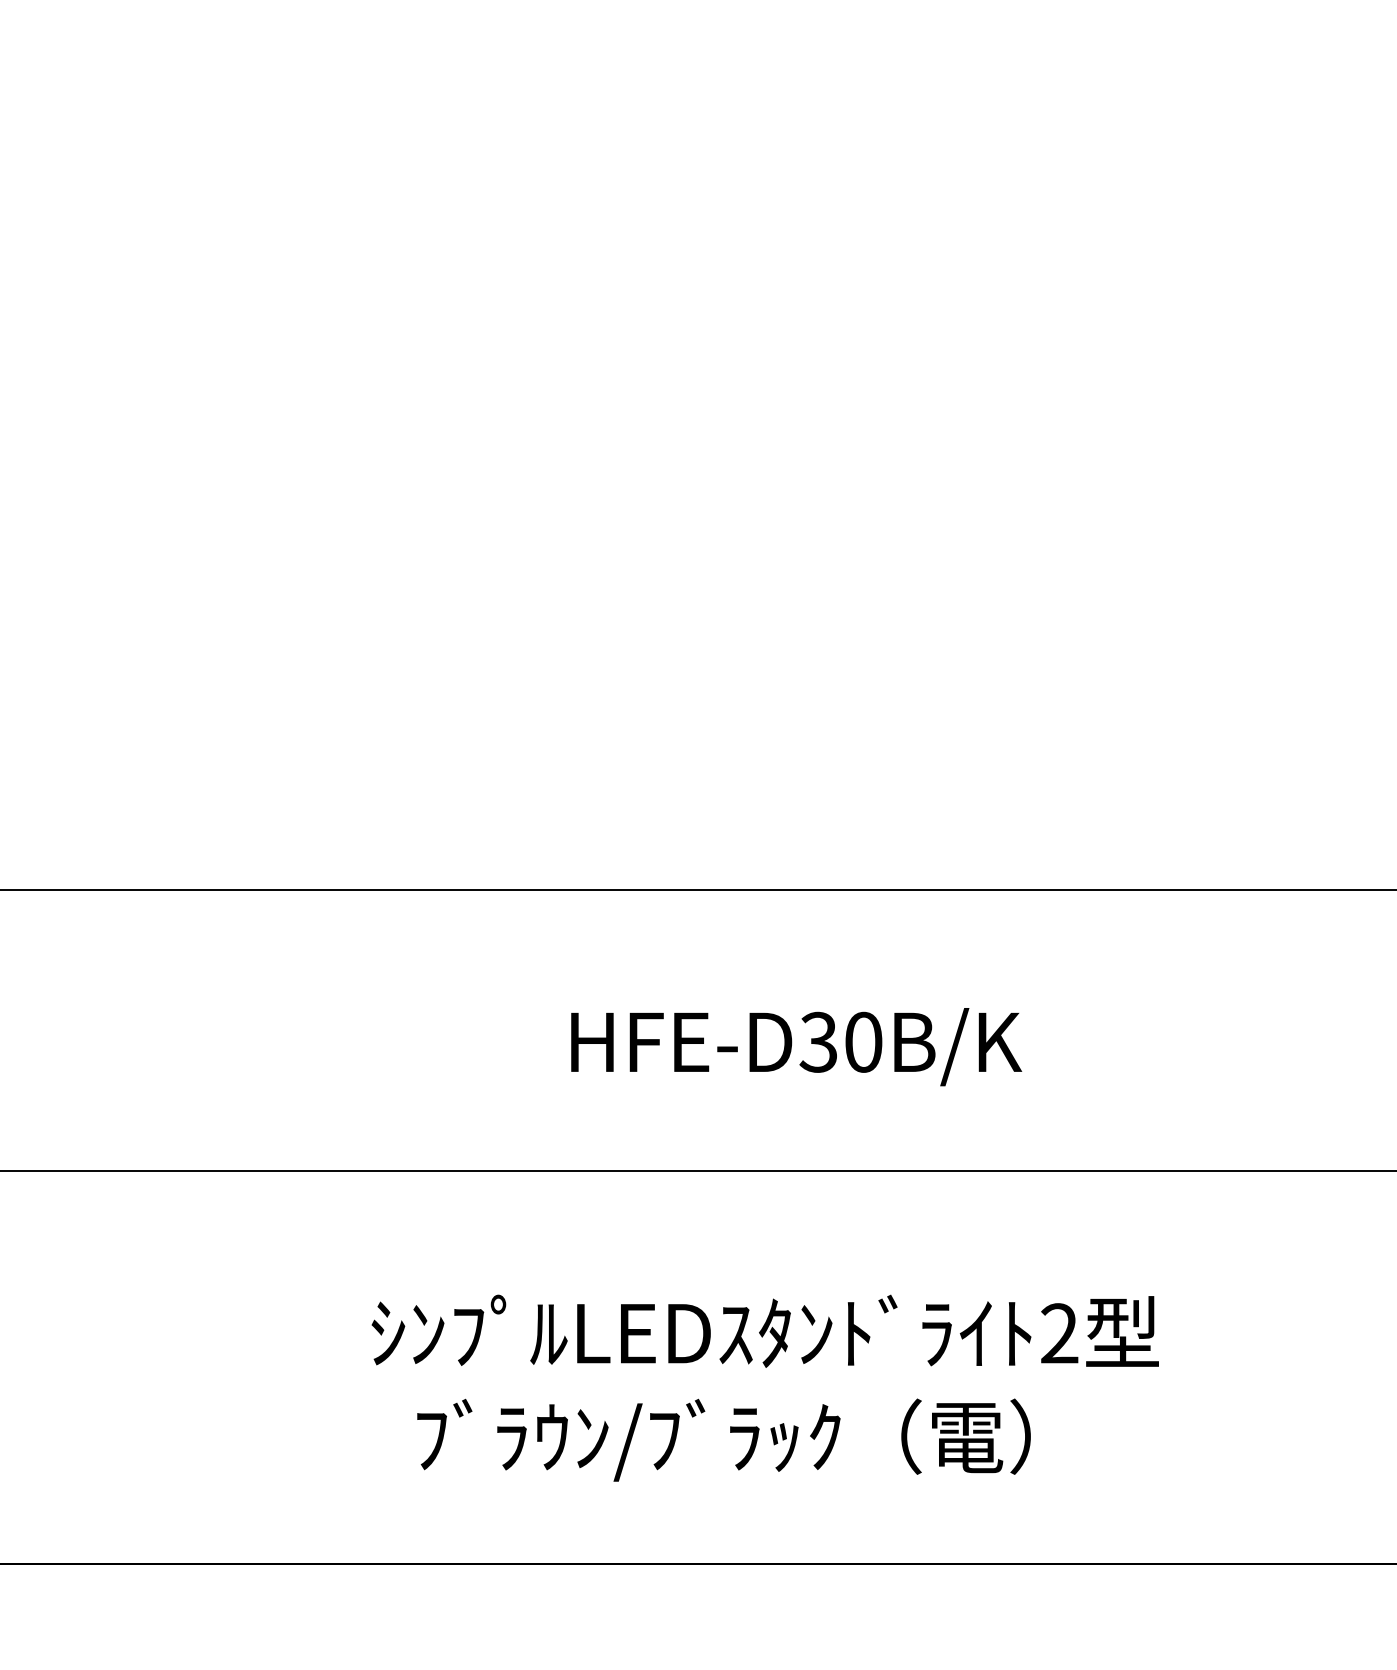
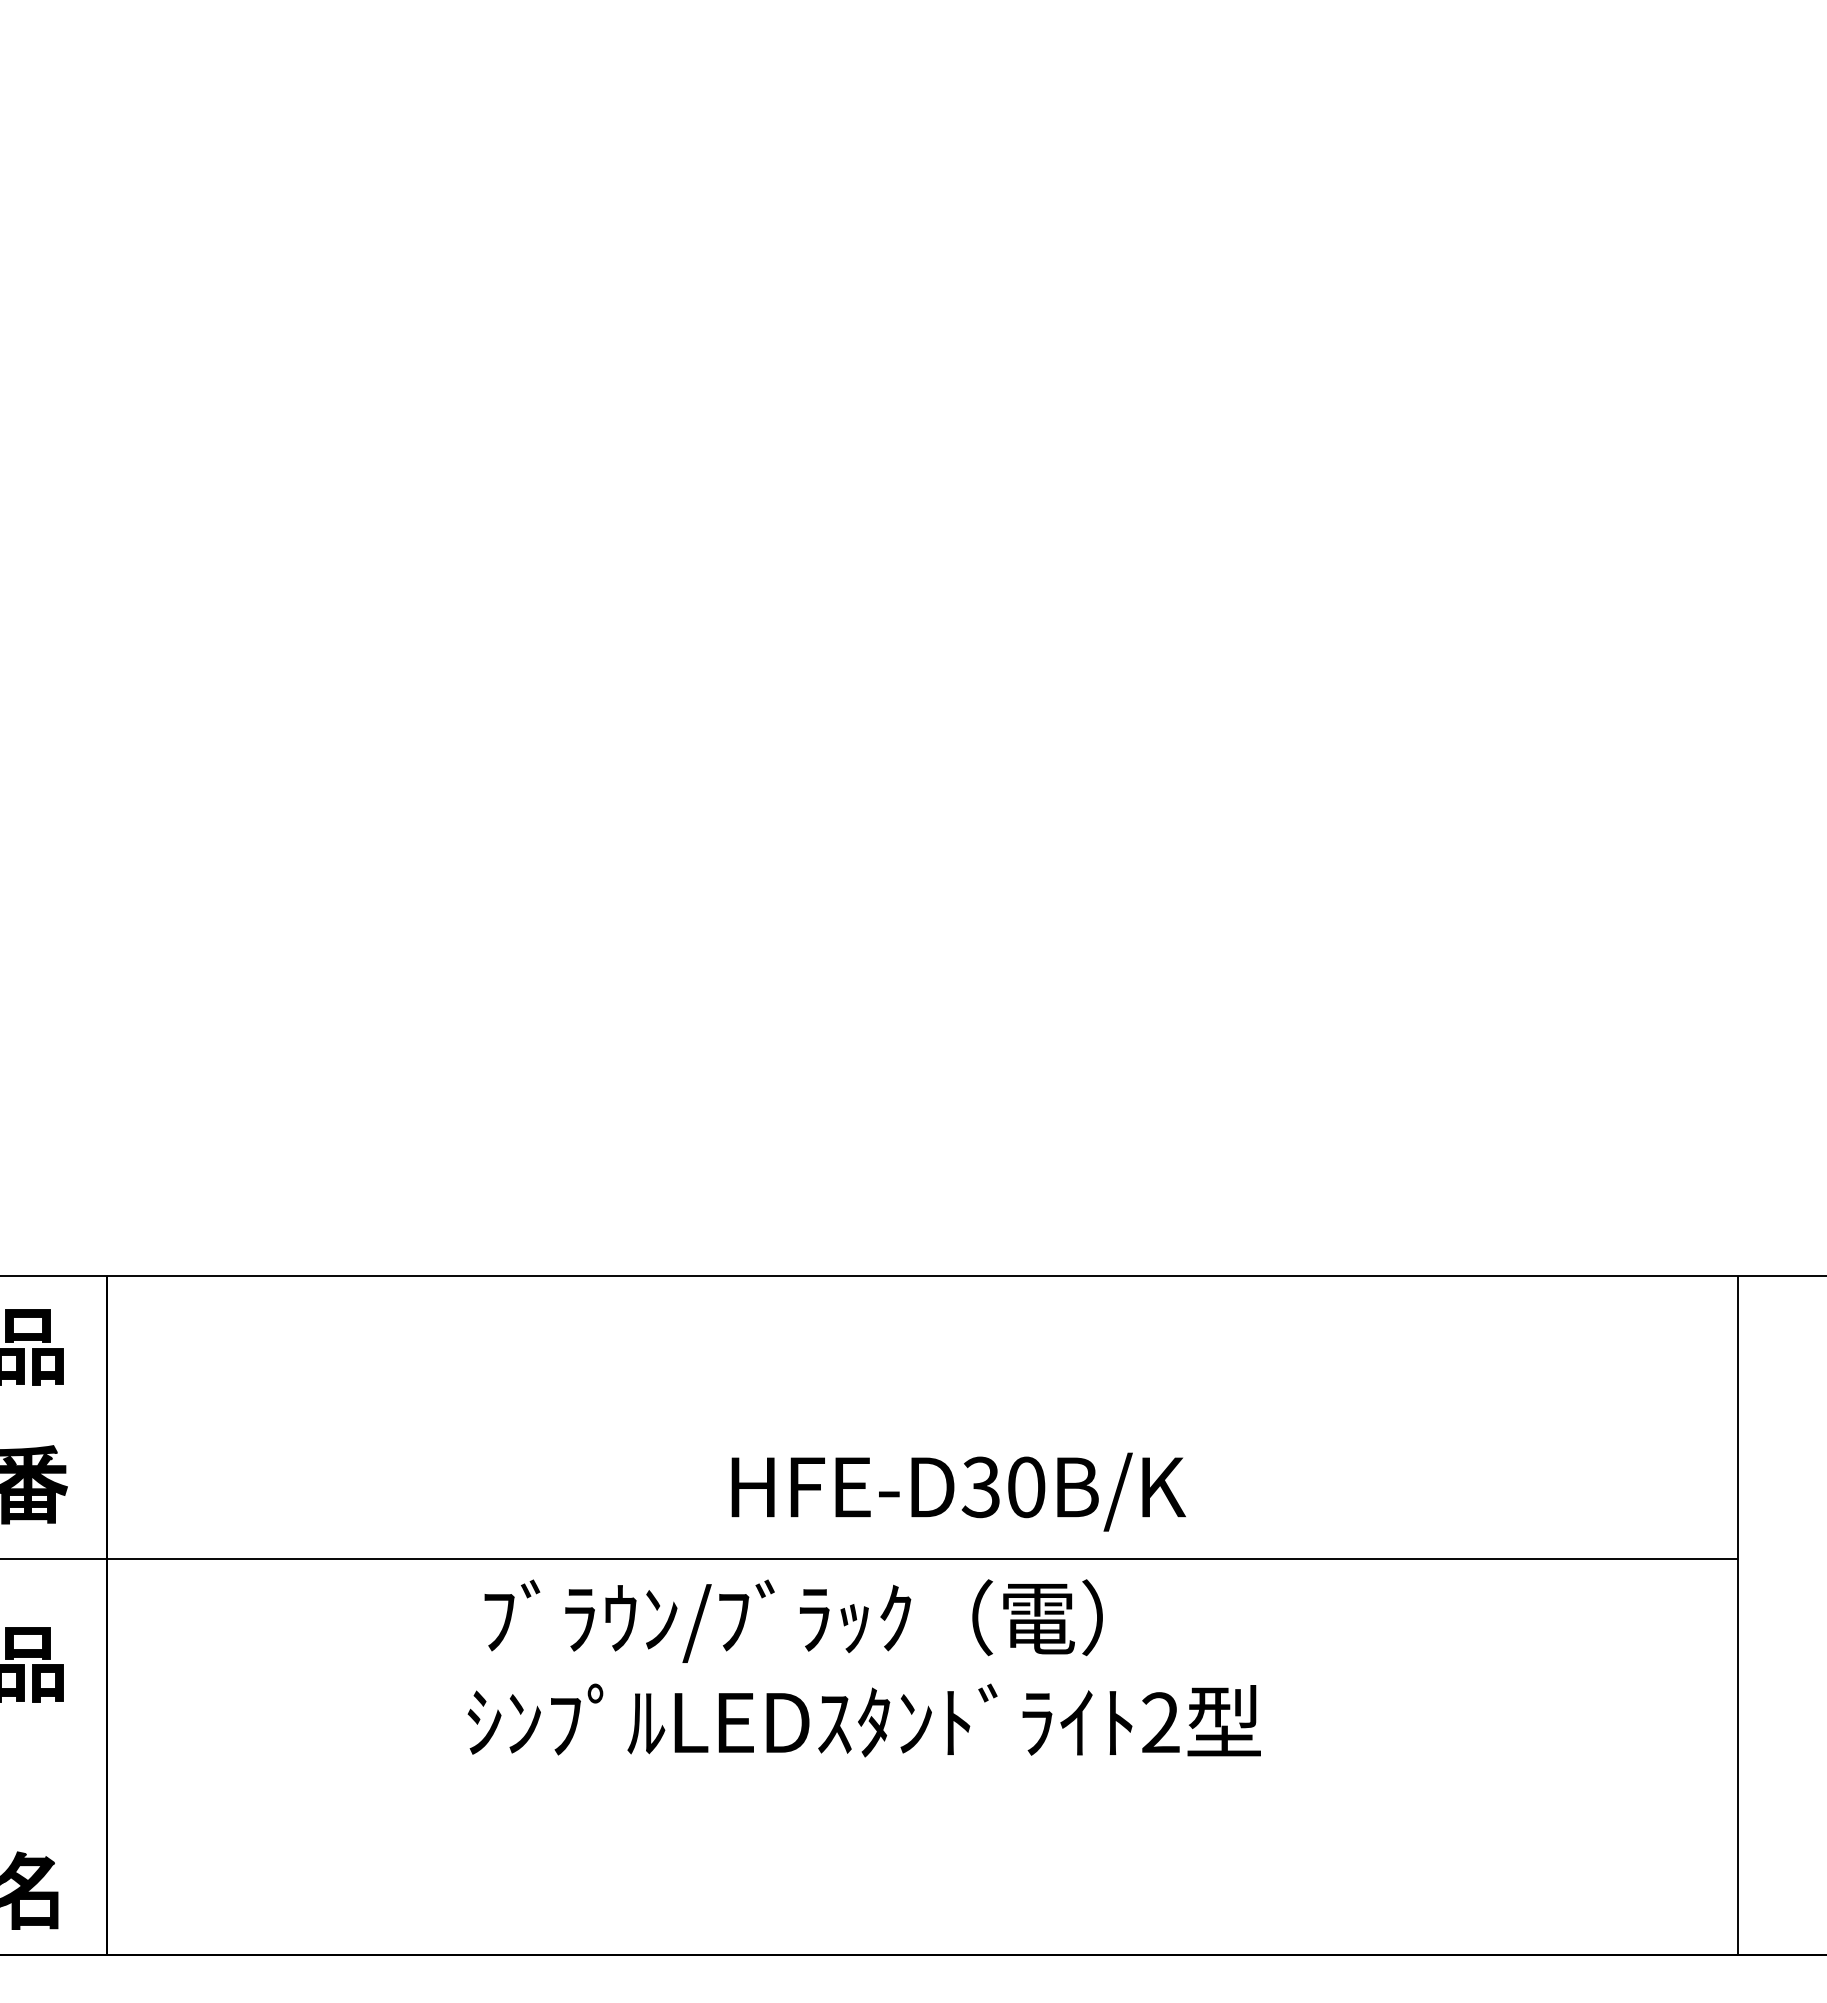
text: (796, 1046) -> (958, 1491), moved
text: (764, 1331) -> (863, 1720), moved
text: (723, 1439) -> (793, 1620), moved

